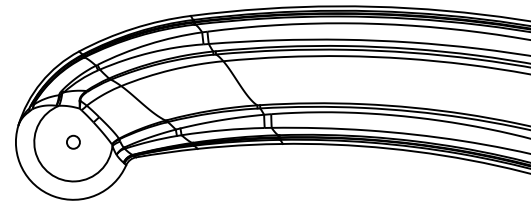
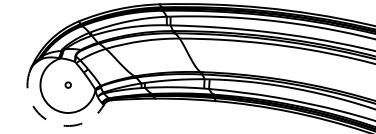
circle: (73, 141) -> (68, 84), size x0.6
arc: (53, 196) -> (50, 122), solid -> dashed

